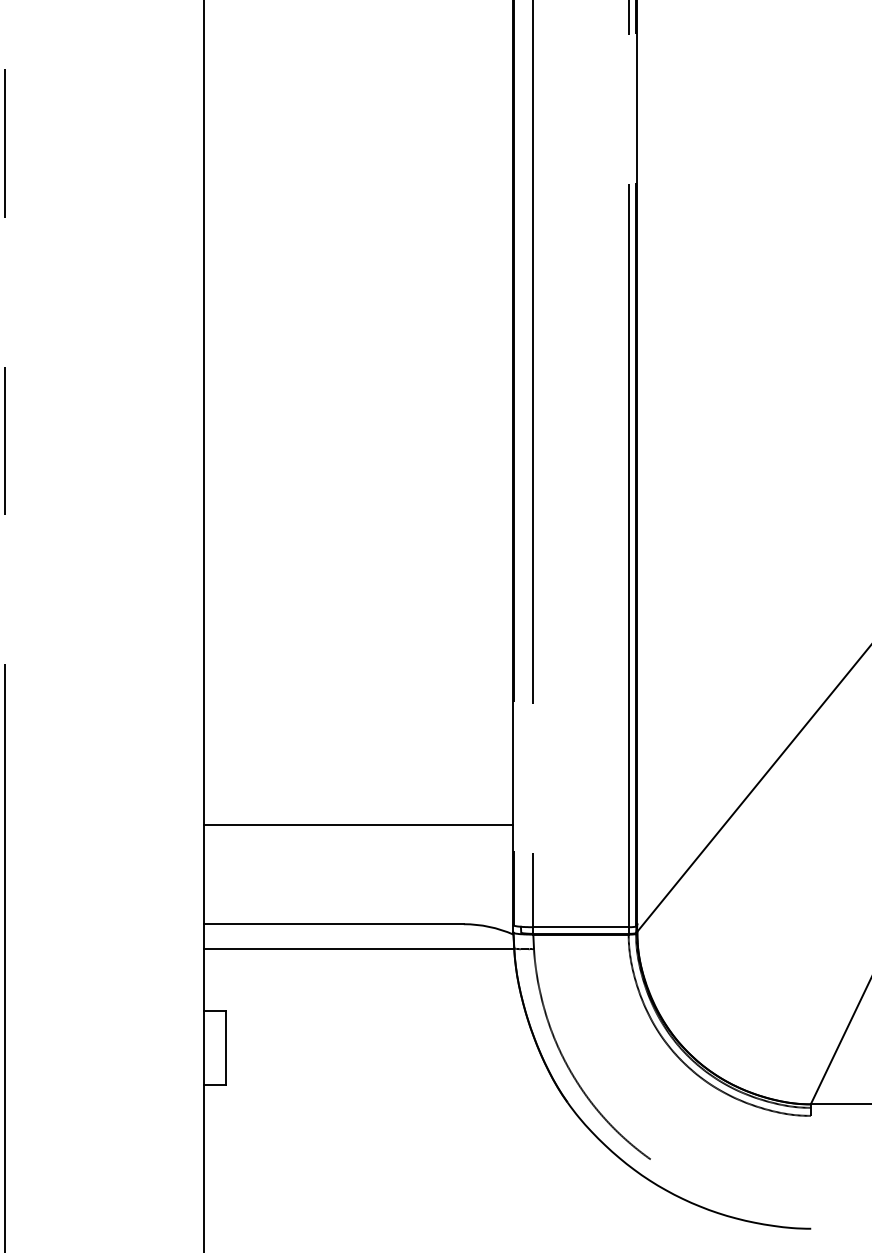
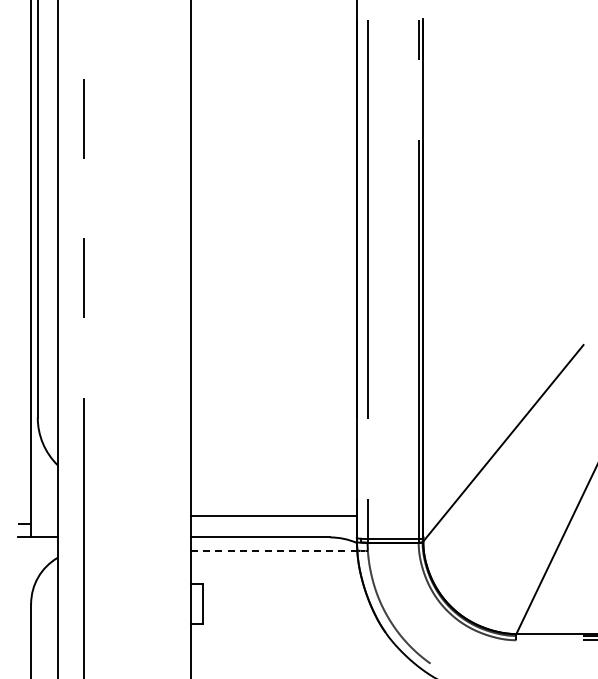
line: (358, 825) -> (273, 516), moved
line: (359, 948) -> (274, 550), solid -> dashed

